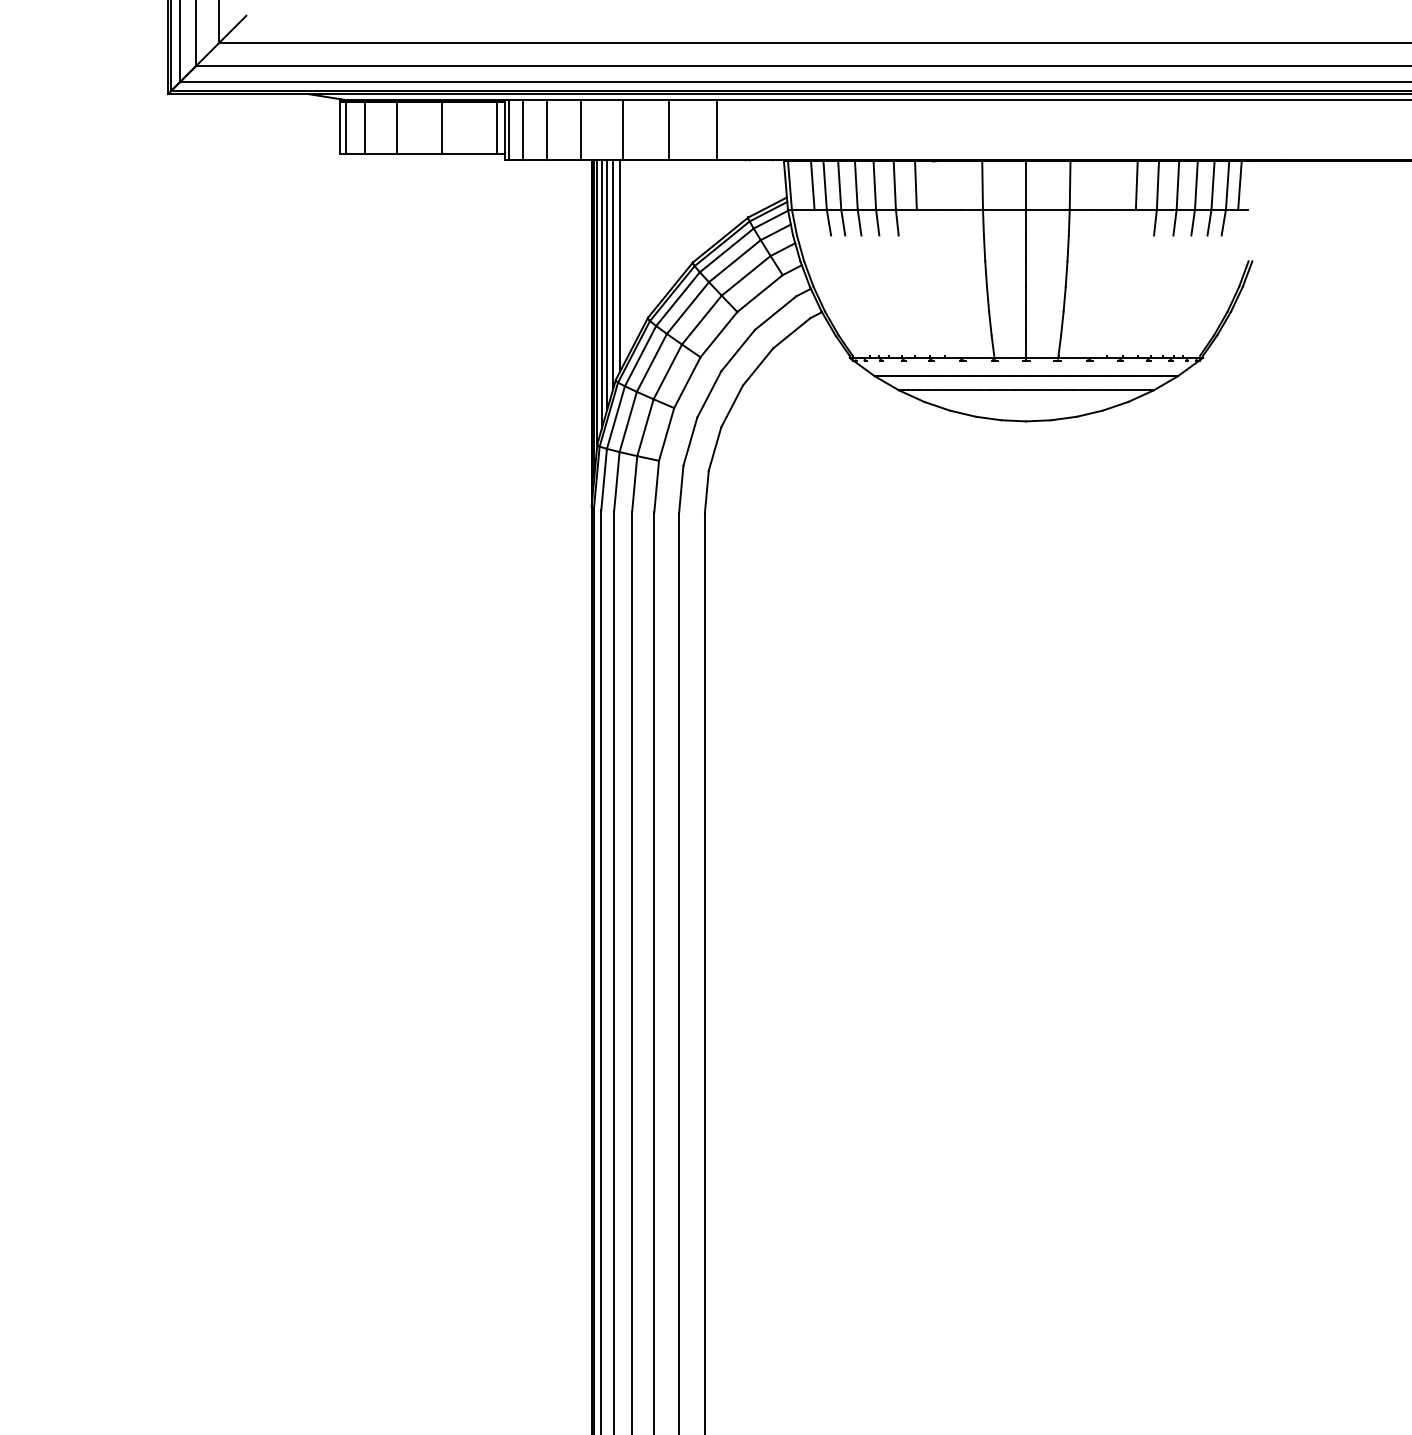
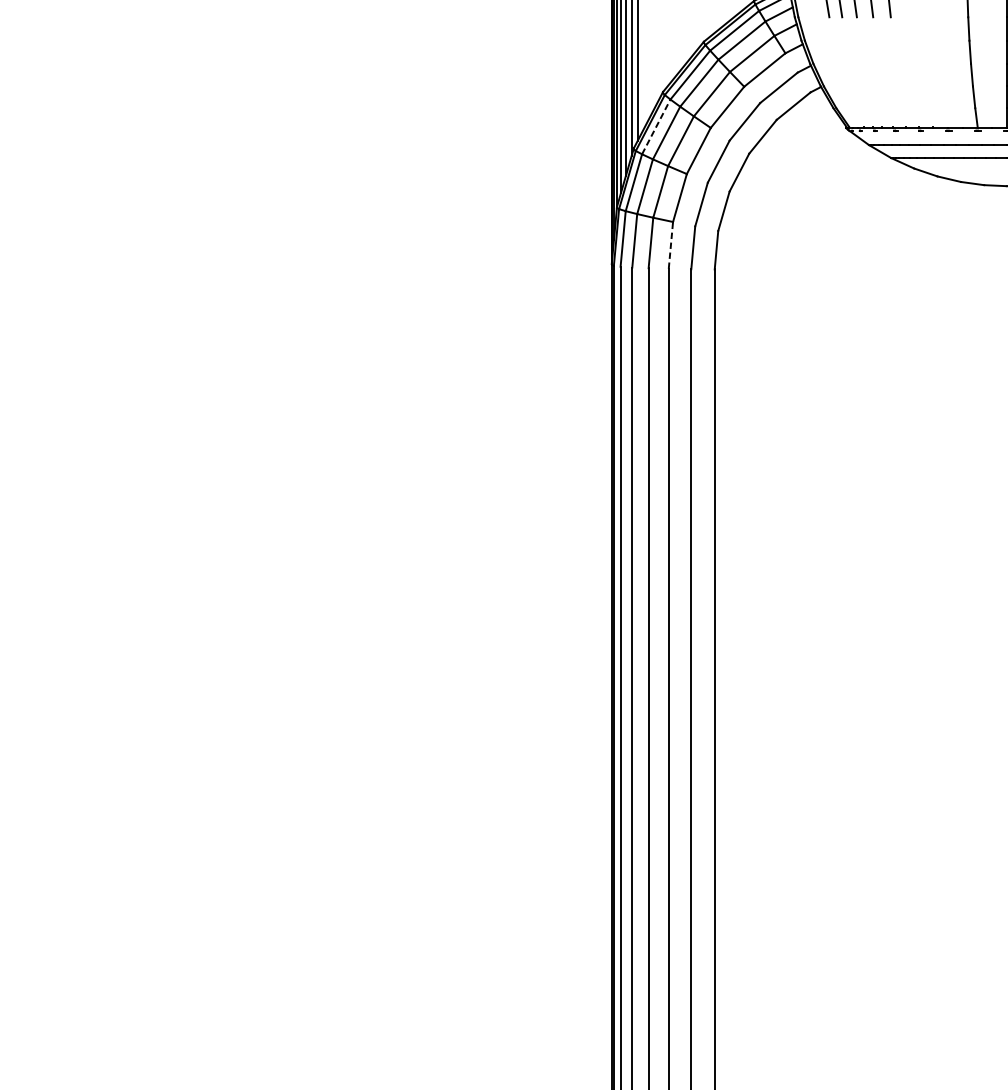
line: (640, 356) -> (656, 127), solid -> dashed
line: (656, 486) -> (670, 245), solid -> dashed

